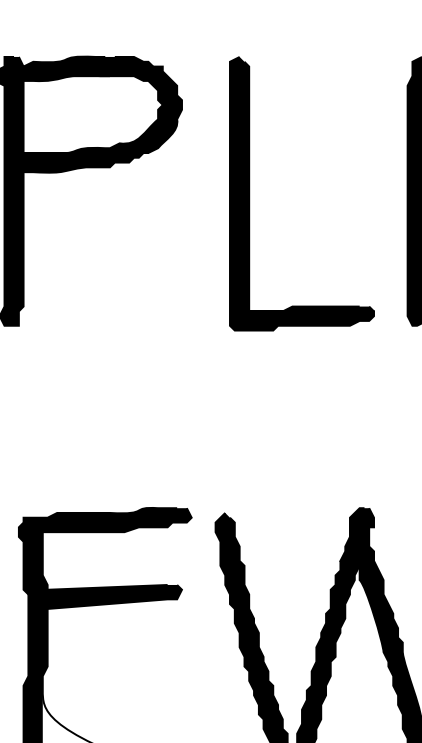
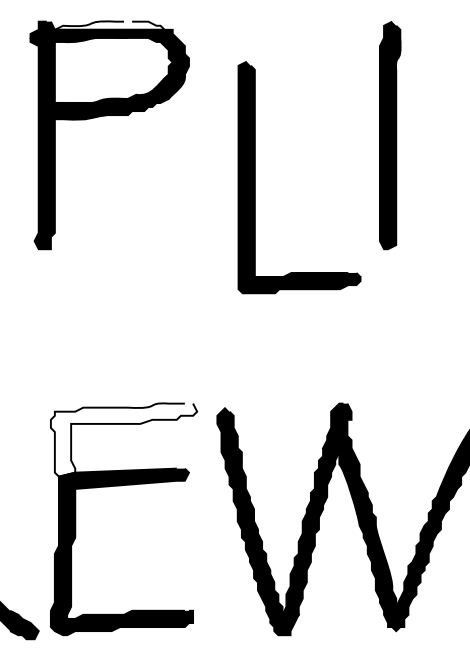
fill: (88, 61) -> (109, 25), removed
part: (249, 193) -> (255, 177), moved
fill: (104, 550) -> (123, 439), removed

